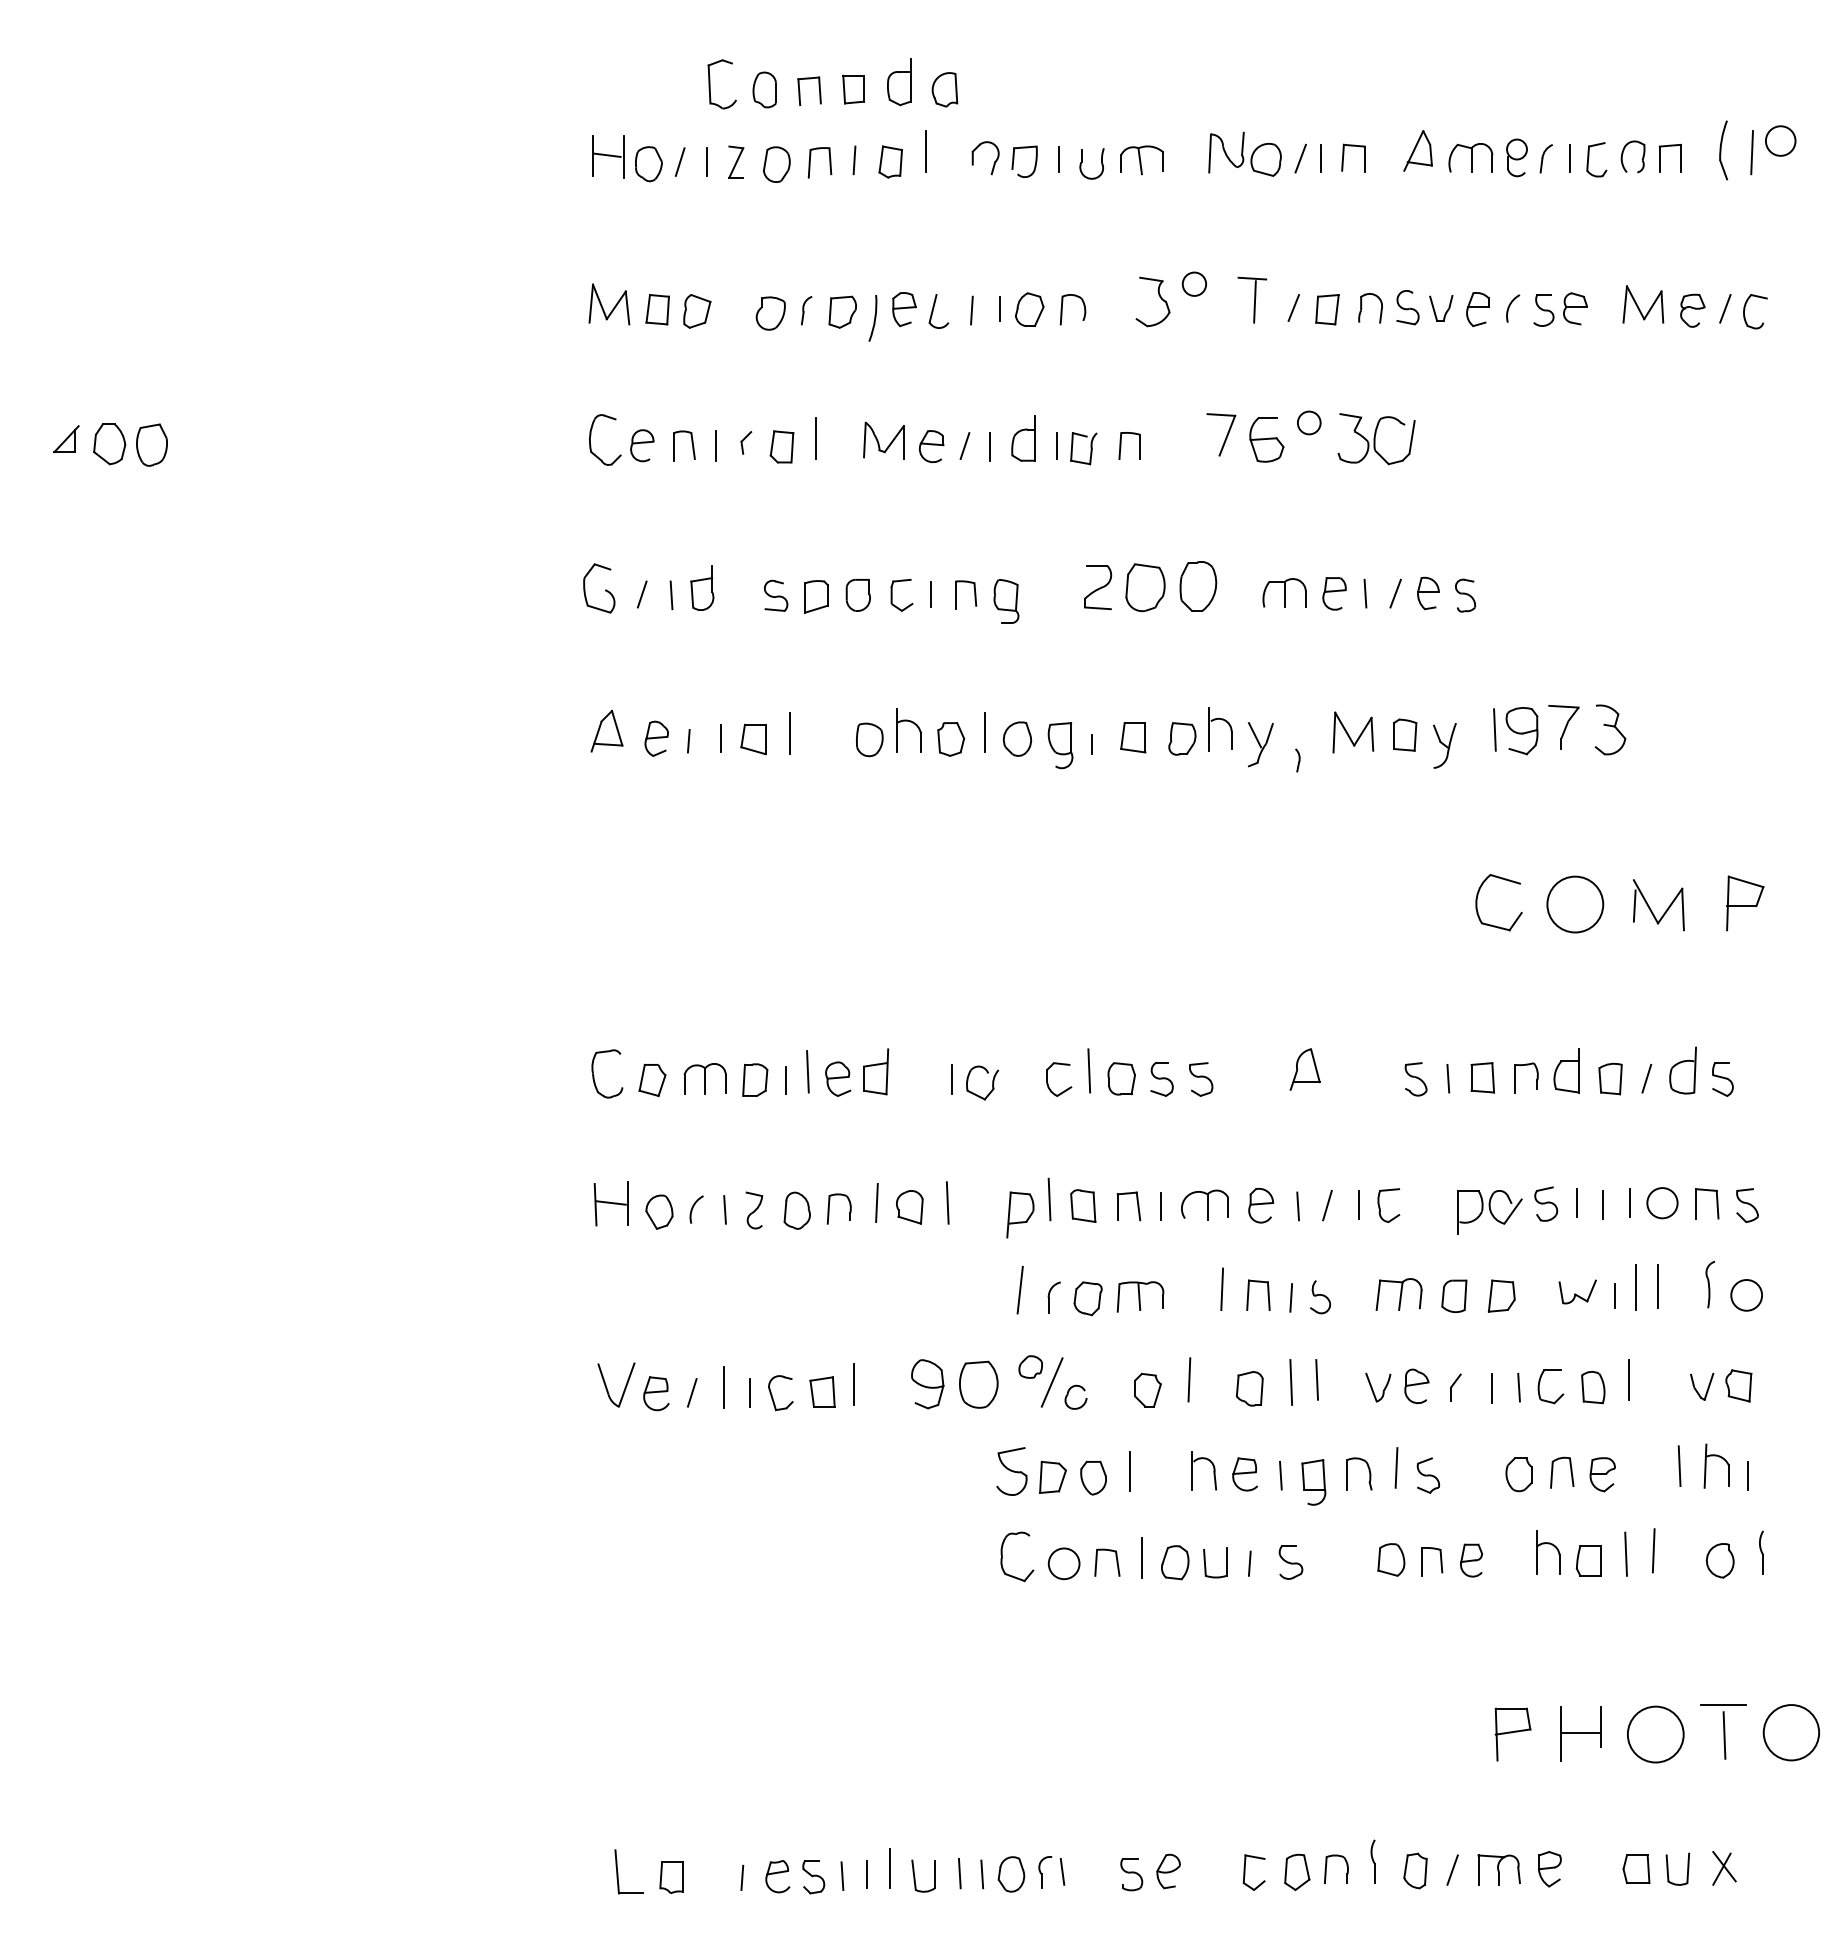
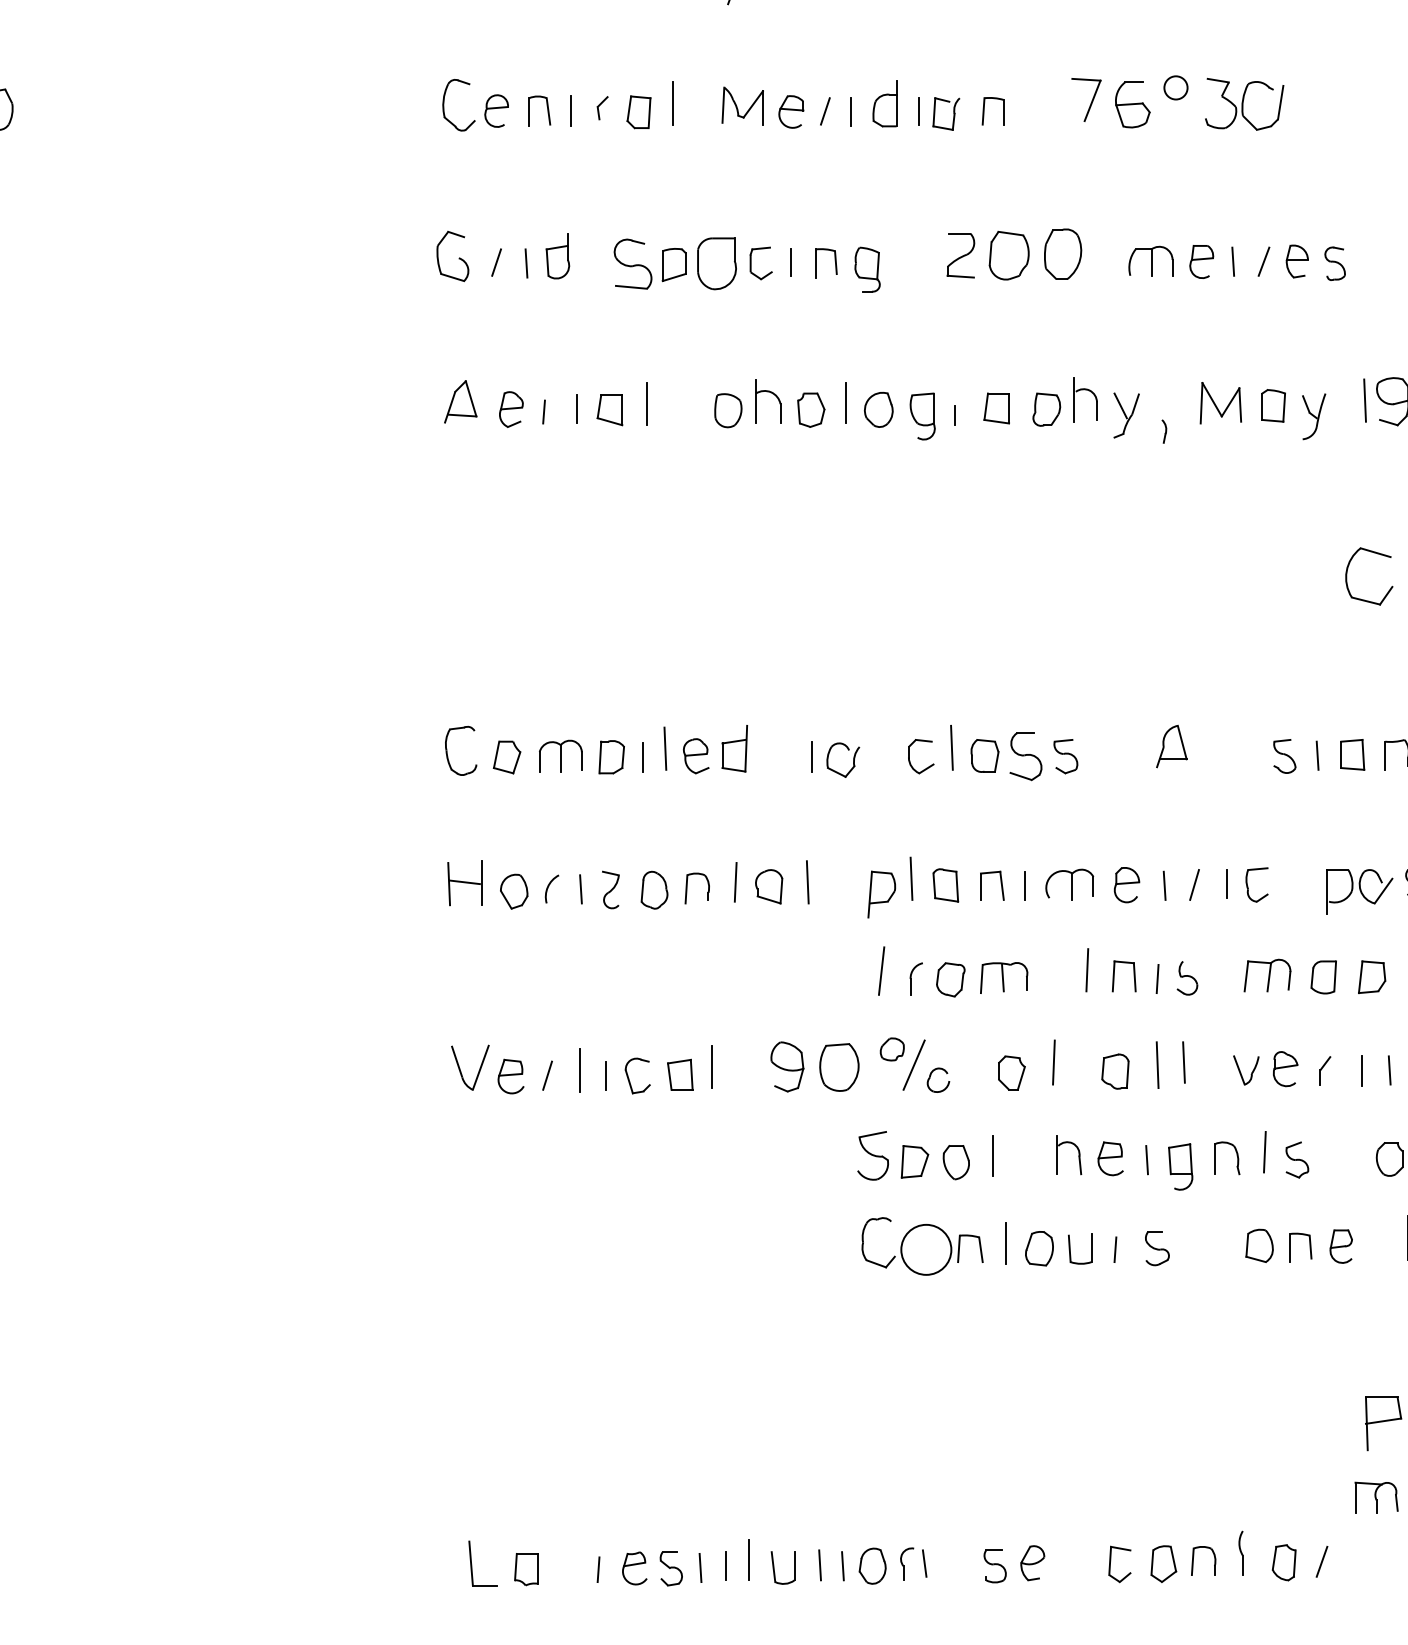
part: (857, 594) -> (715, 262), size x1.6
part: (775, 595) -> (632, 263), size x1.6
part: (1161, 1079) -> (1025, 756), size x1.4
circle: (1063, 1563) -> (925, 1249), size x1.6
part: (1498, 1869) -> (1375, 1497), moved

